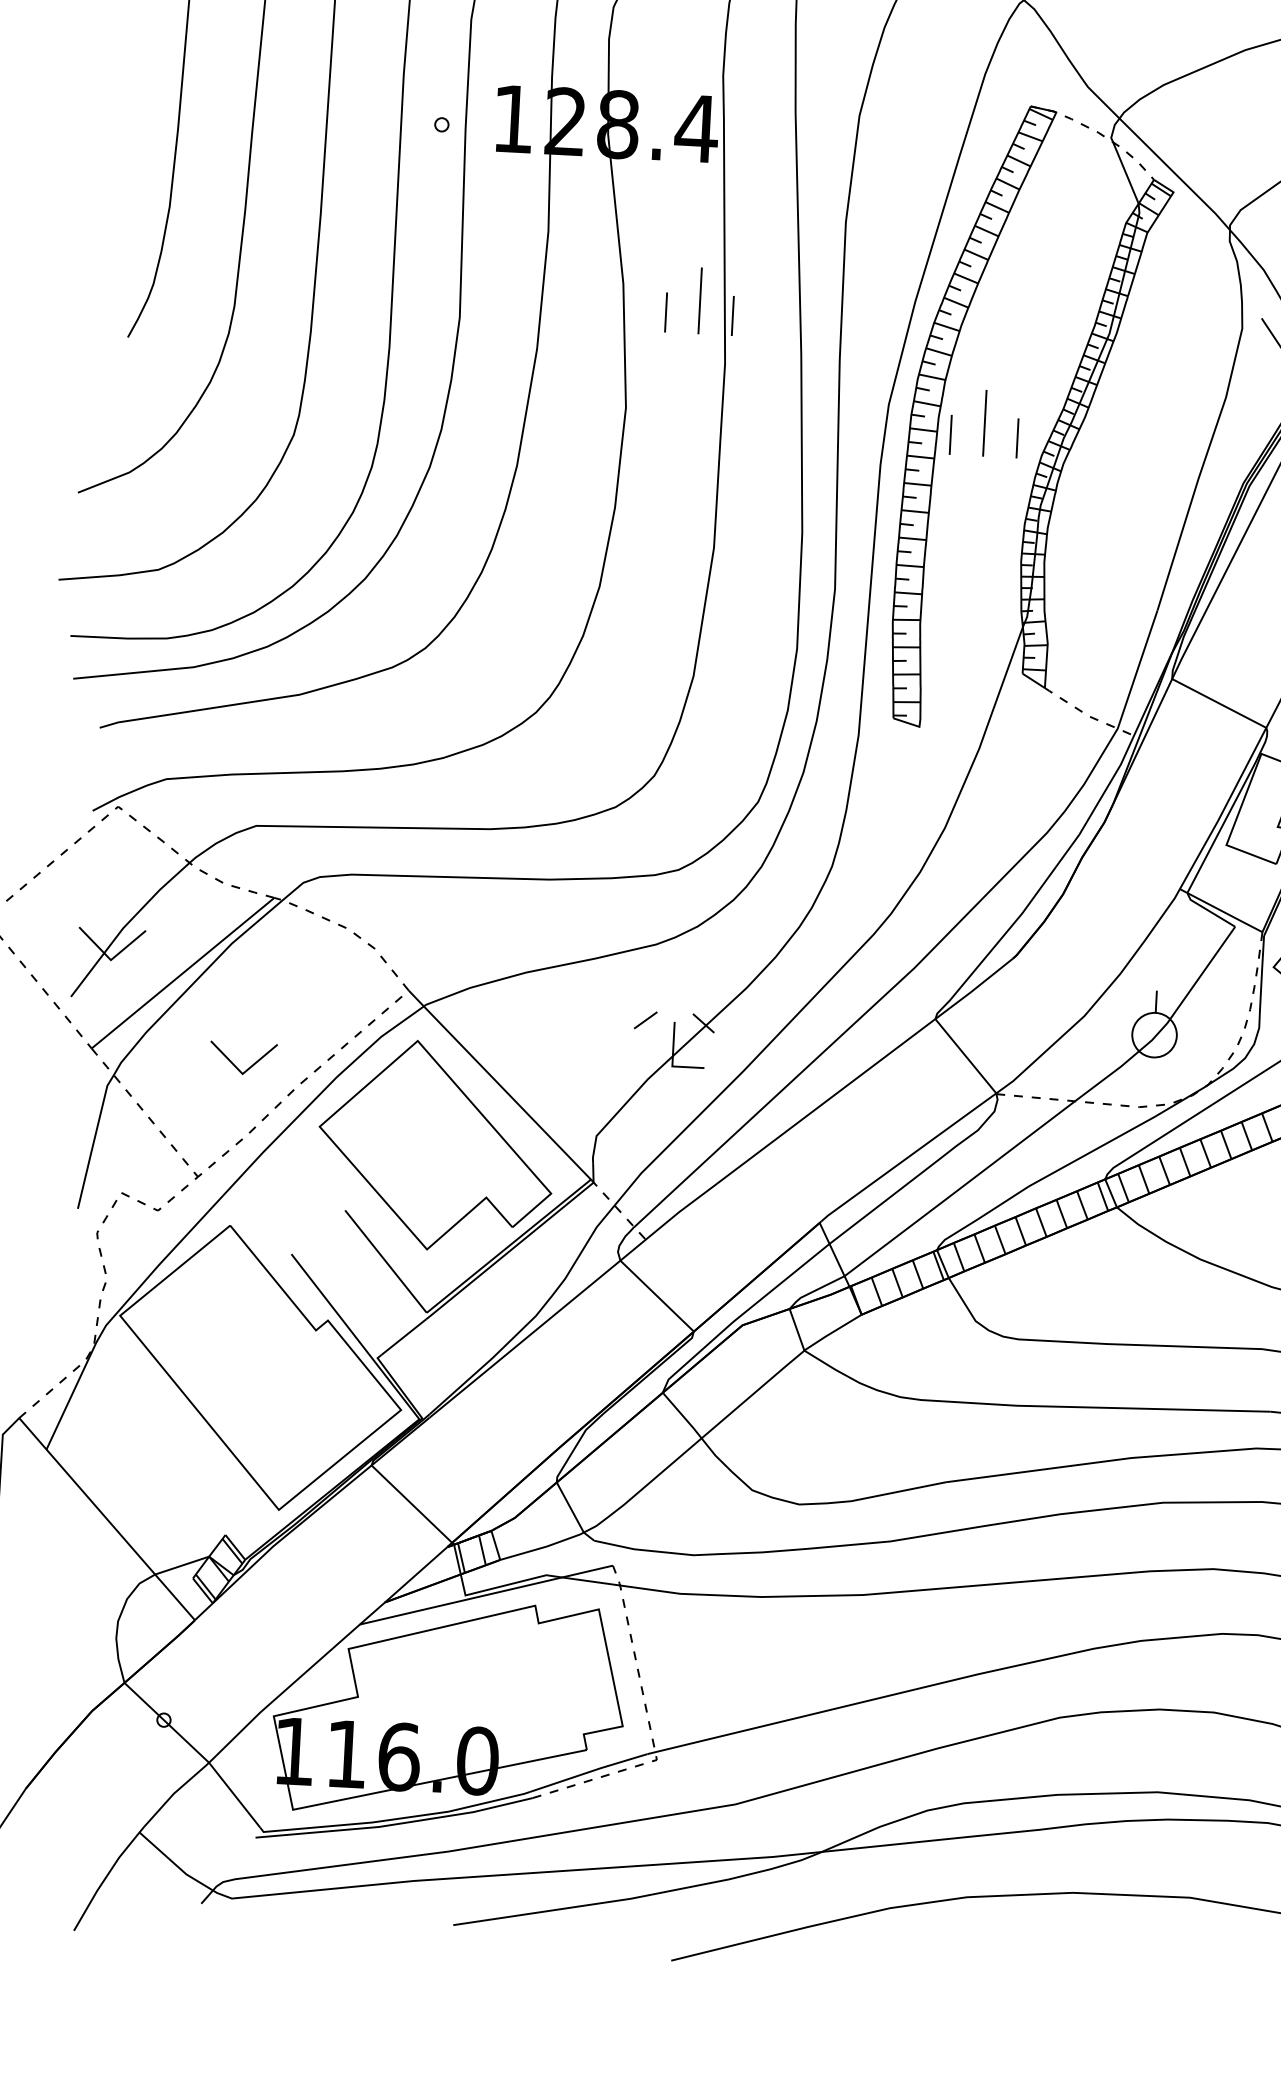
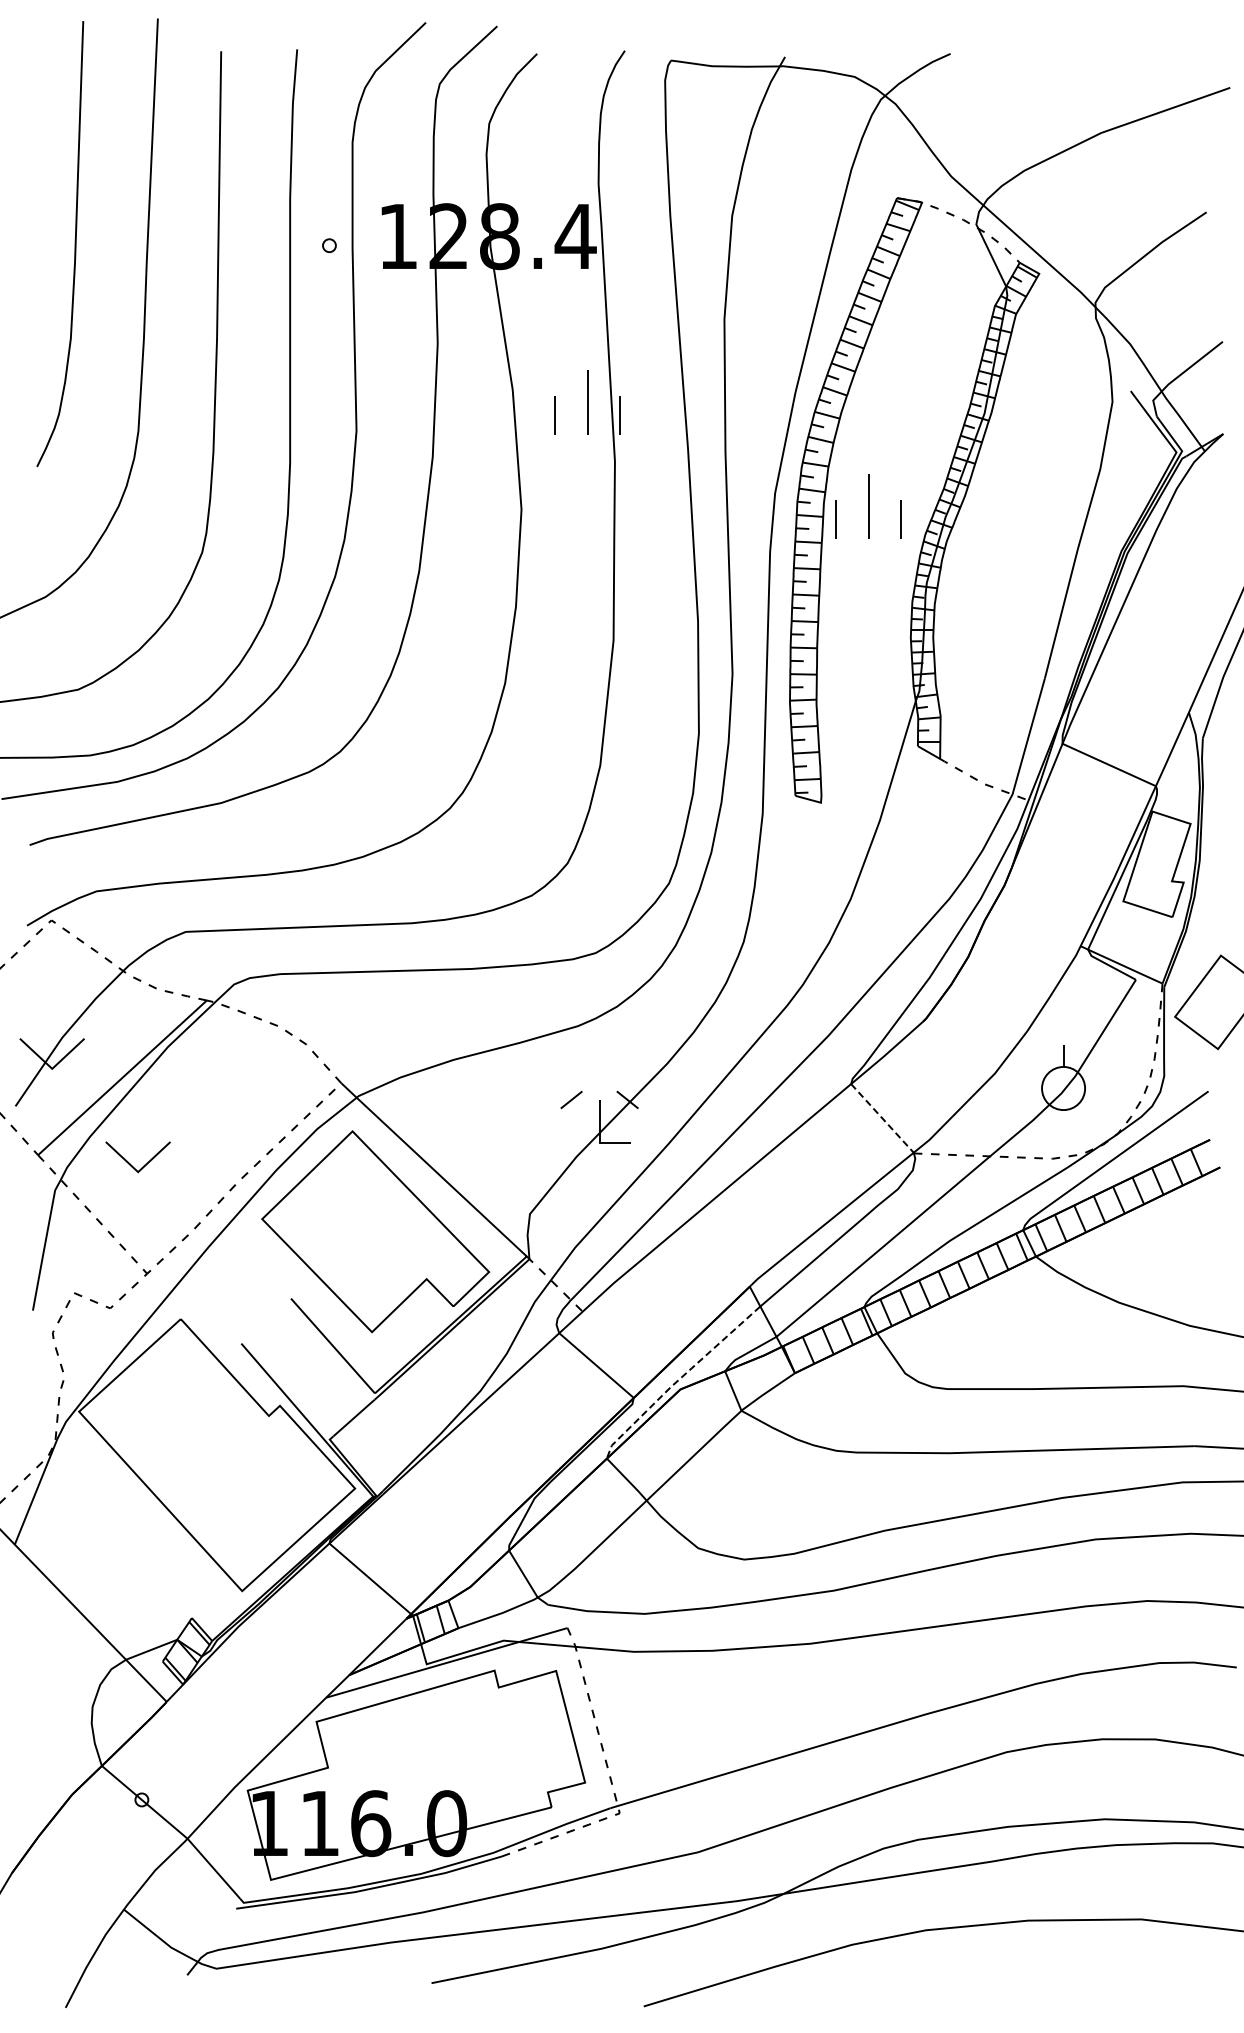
line: (965, 1056) -> (882, 1118), solid -> dashed
part: (235, 1064) -> (130, 1163), moved
line: (739, 1315) -> (677, 1380), solid -> dashed

